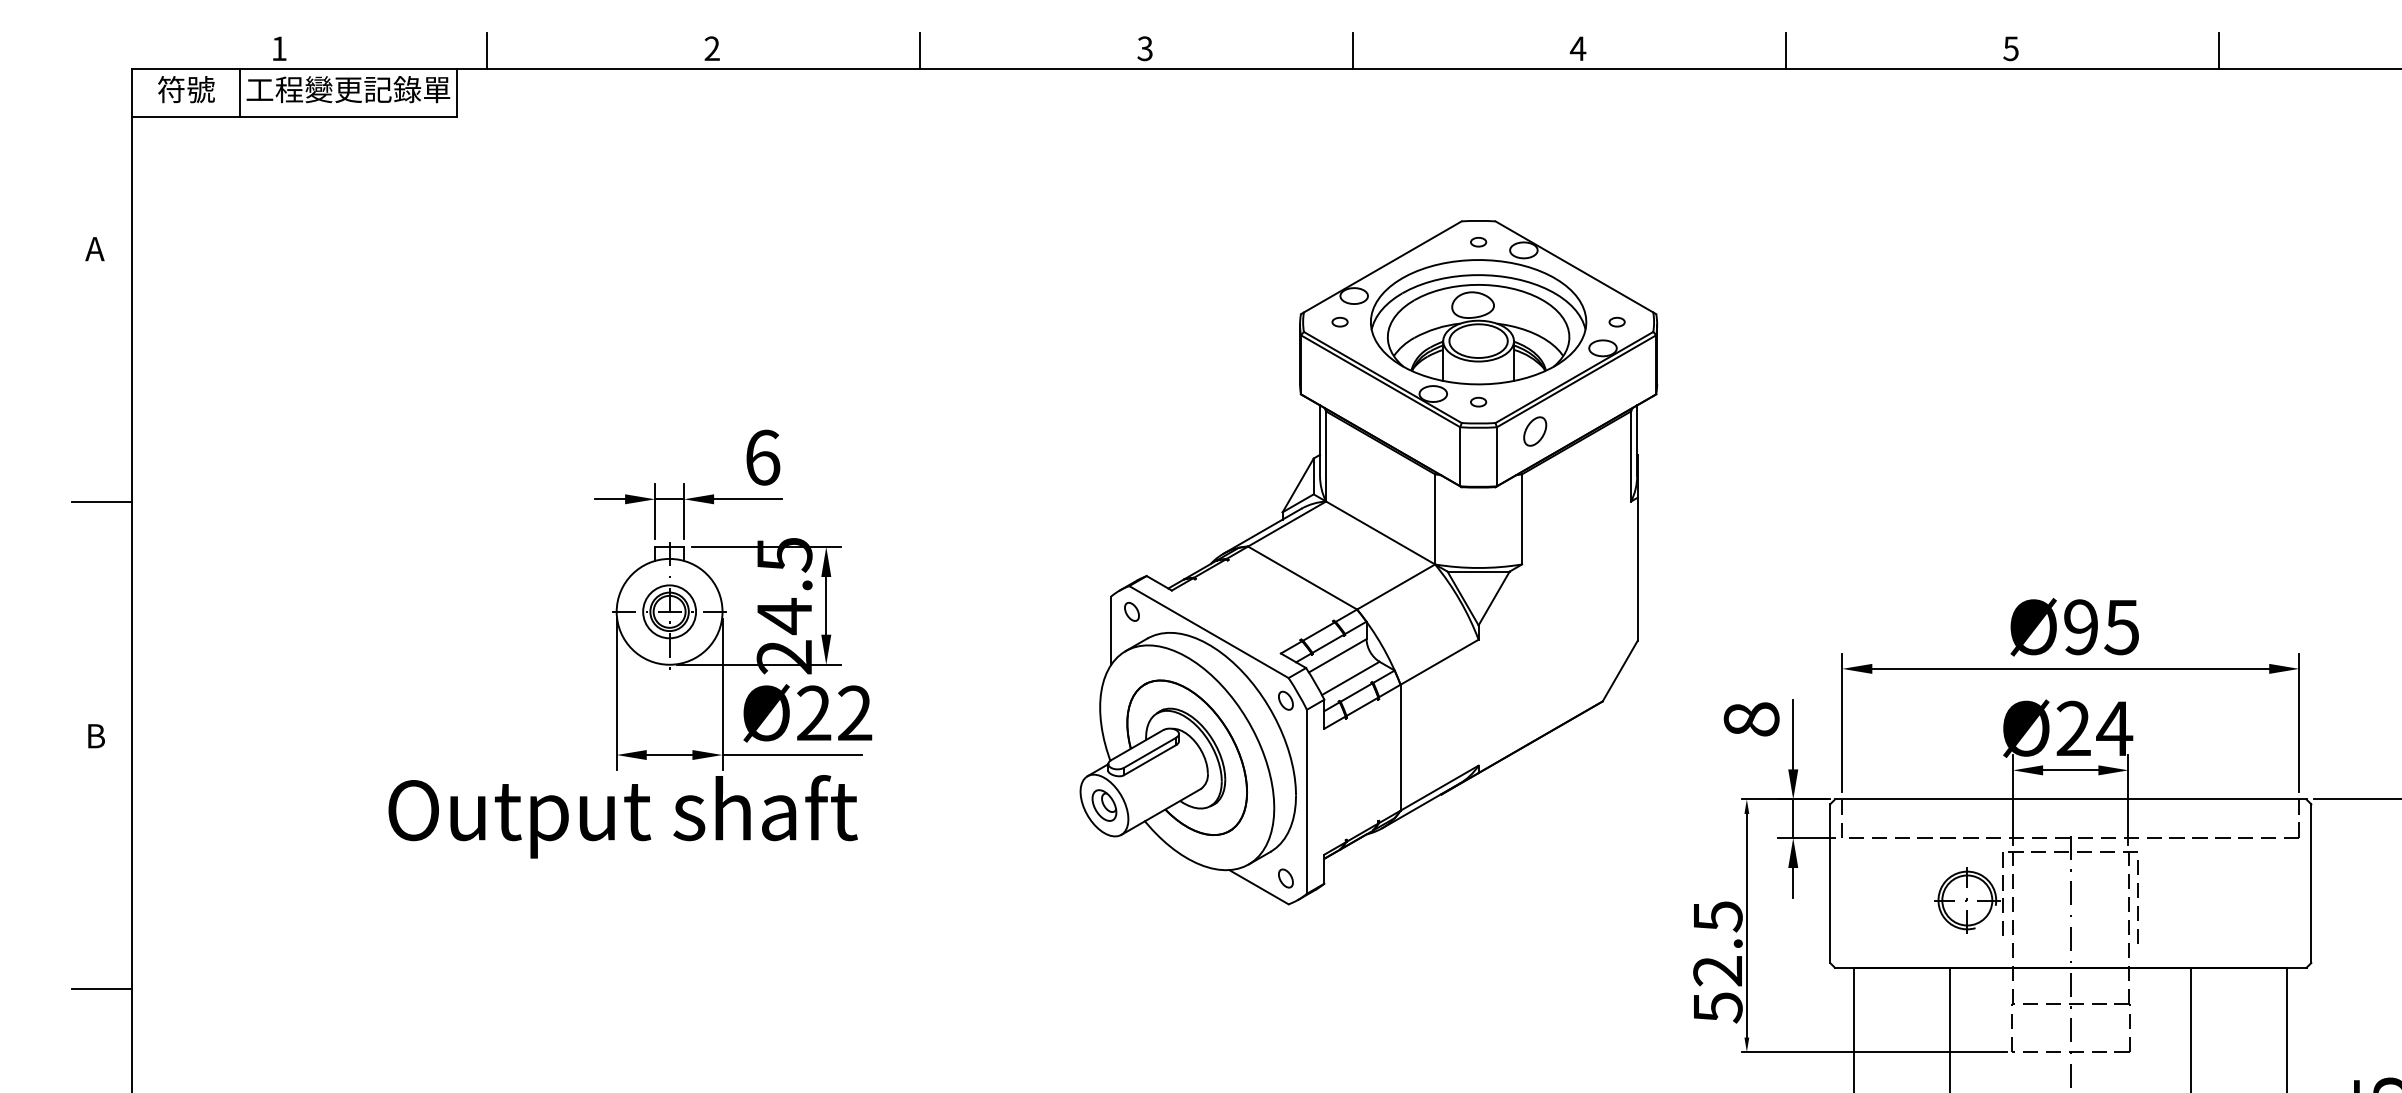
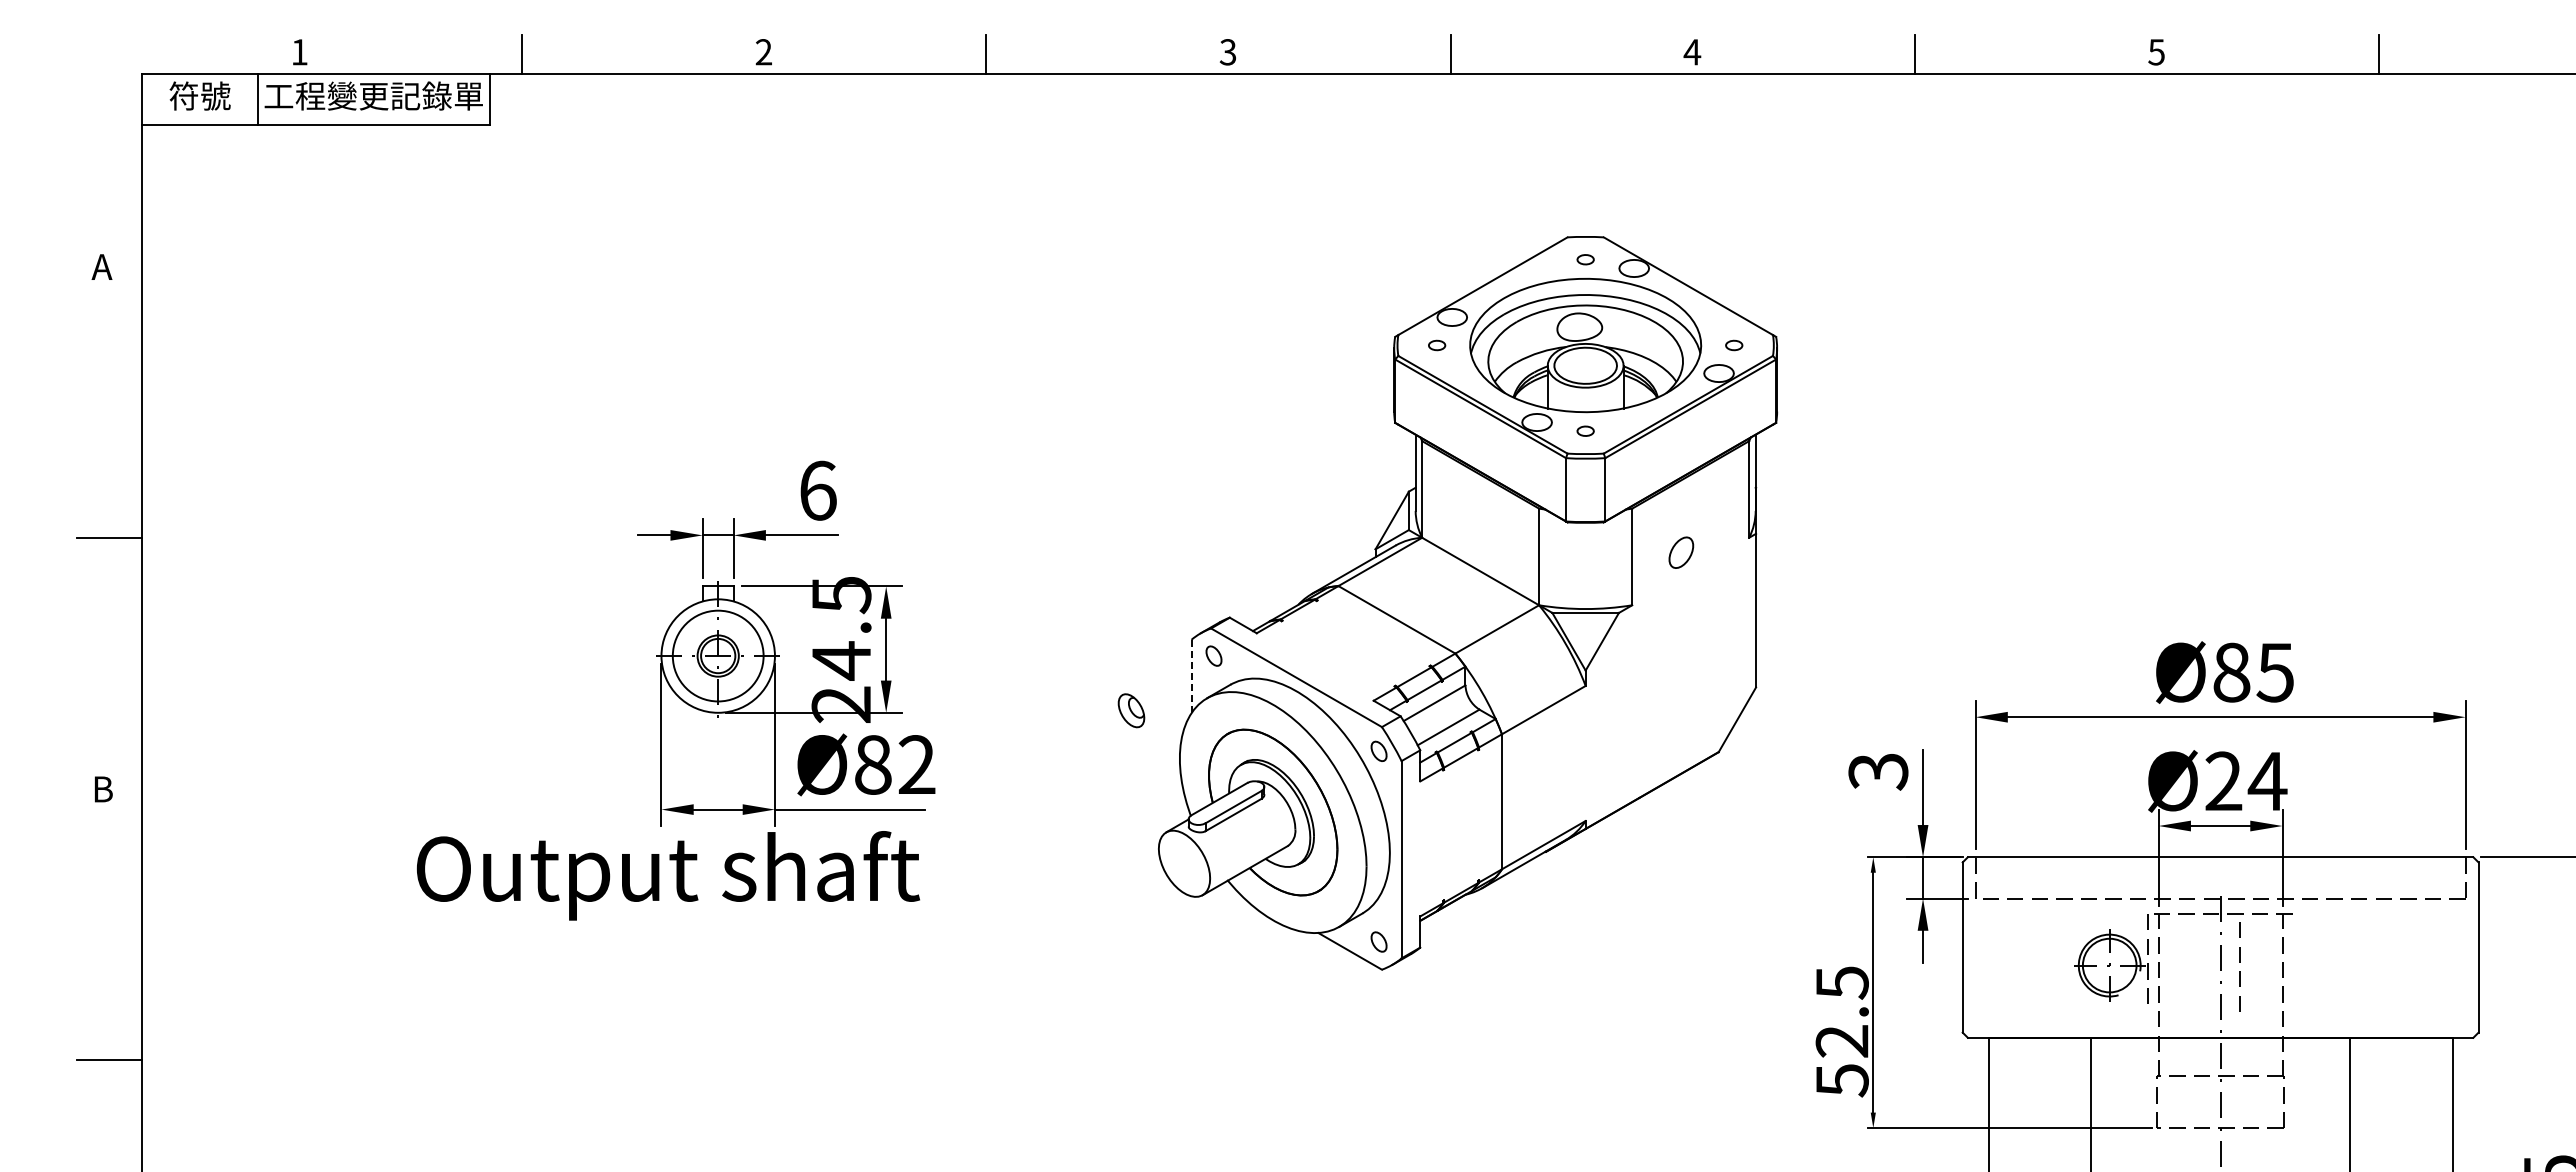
part: (1535, 431) -> (1681, 552), moved
circle: (668, 611) -> (717, 655), size x1.6
text: (2080, 627) -> (2231, 672), Ø95 -> Ø85
line: (1111, 630) -> (1191, 676), solid -> dashed
text: (813, 712) -> (872, 764), Ø22 -> Ø82
text: (1751, 719) -> (1878, 771), 8 -> 3
part: (1104, 805) -> (1131, 710), moved
line: (2137, 897) -> (2239, 962), moved

